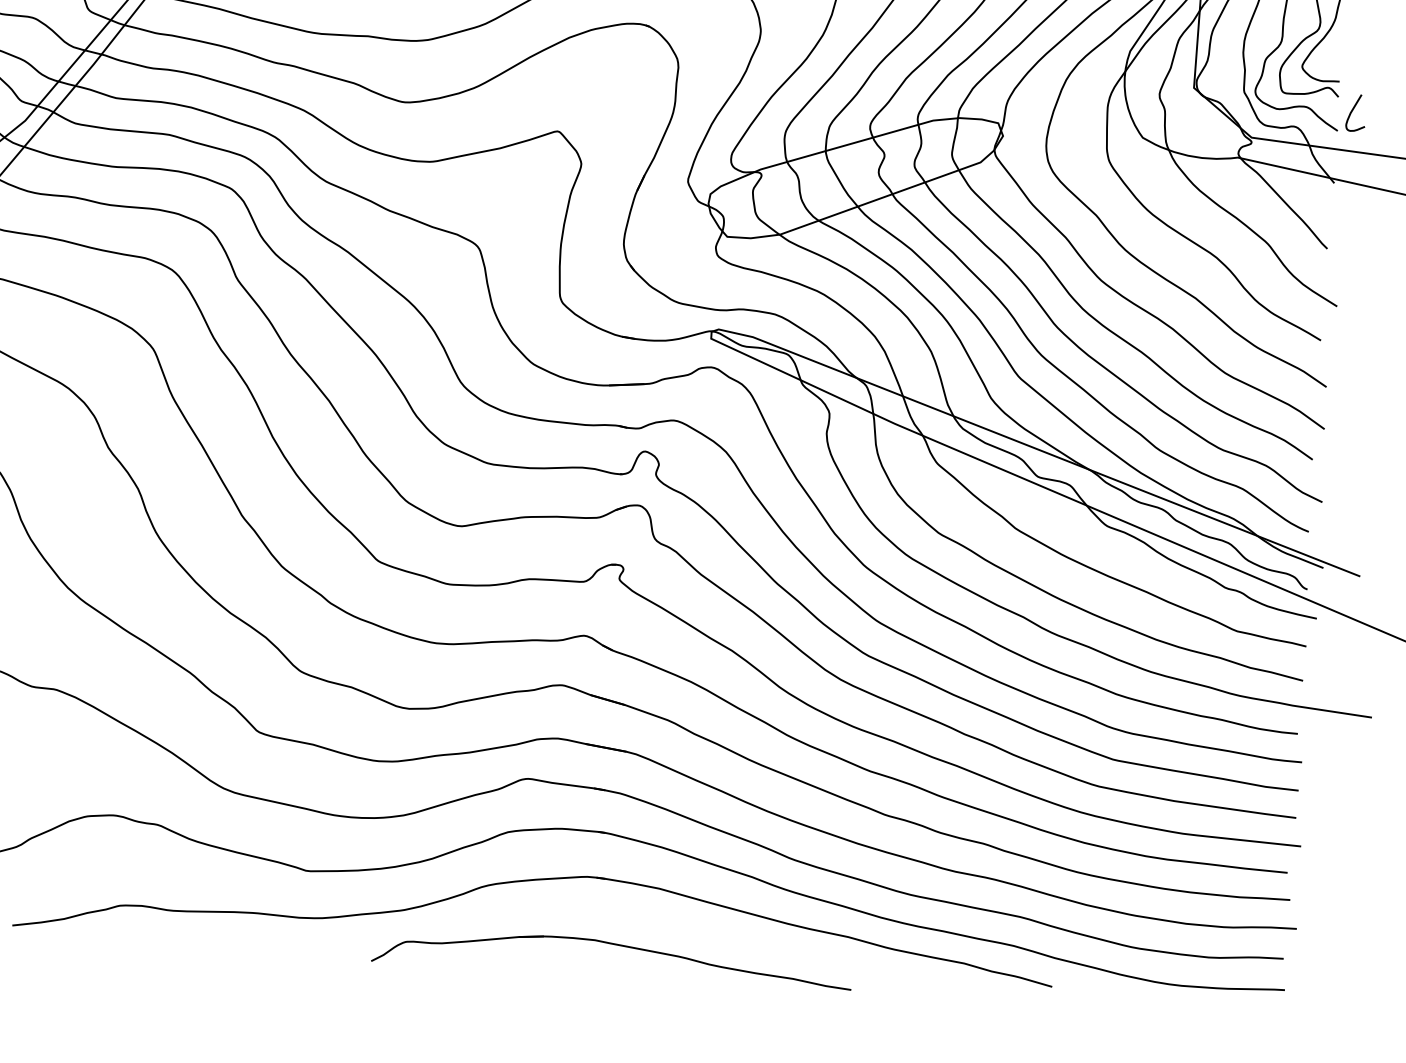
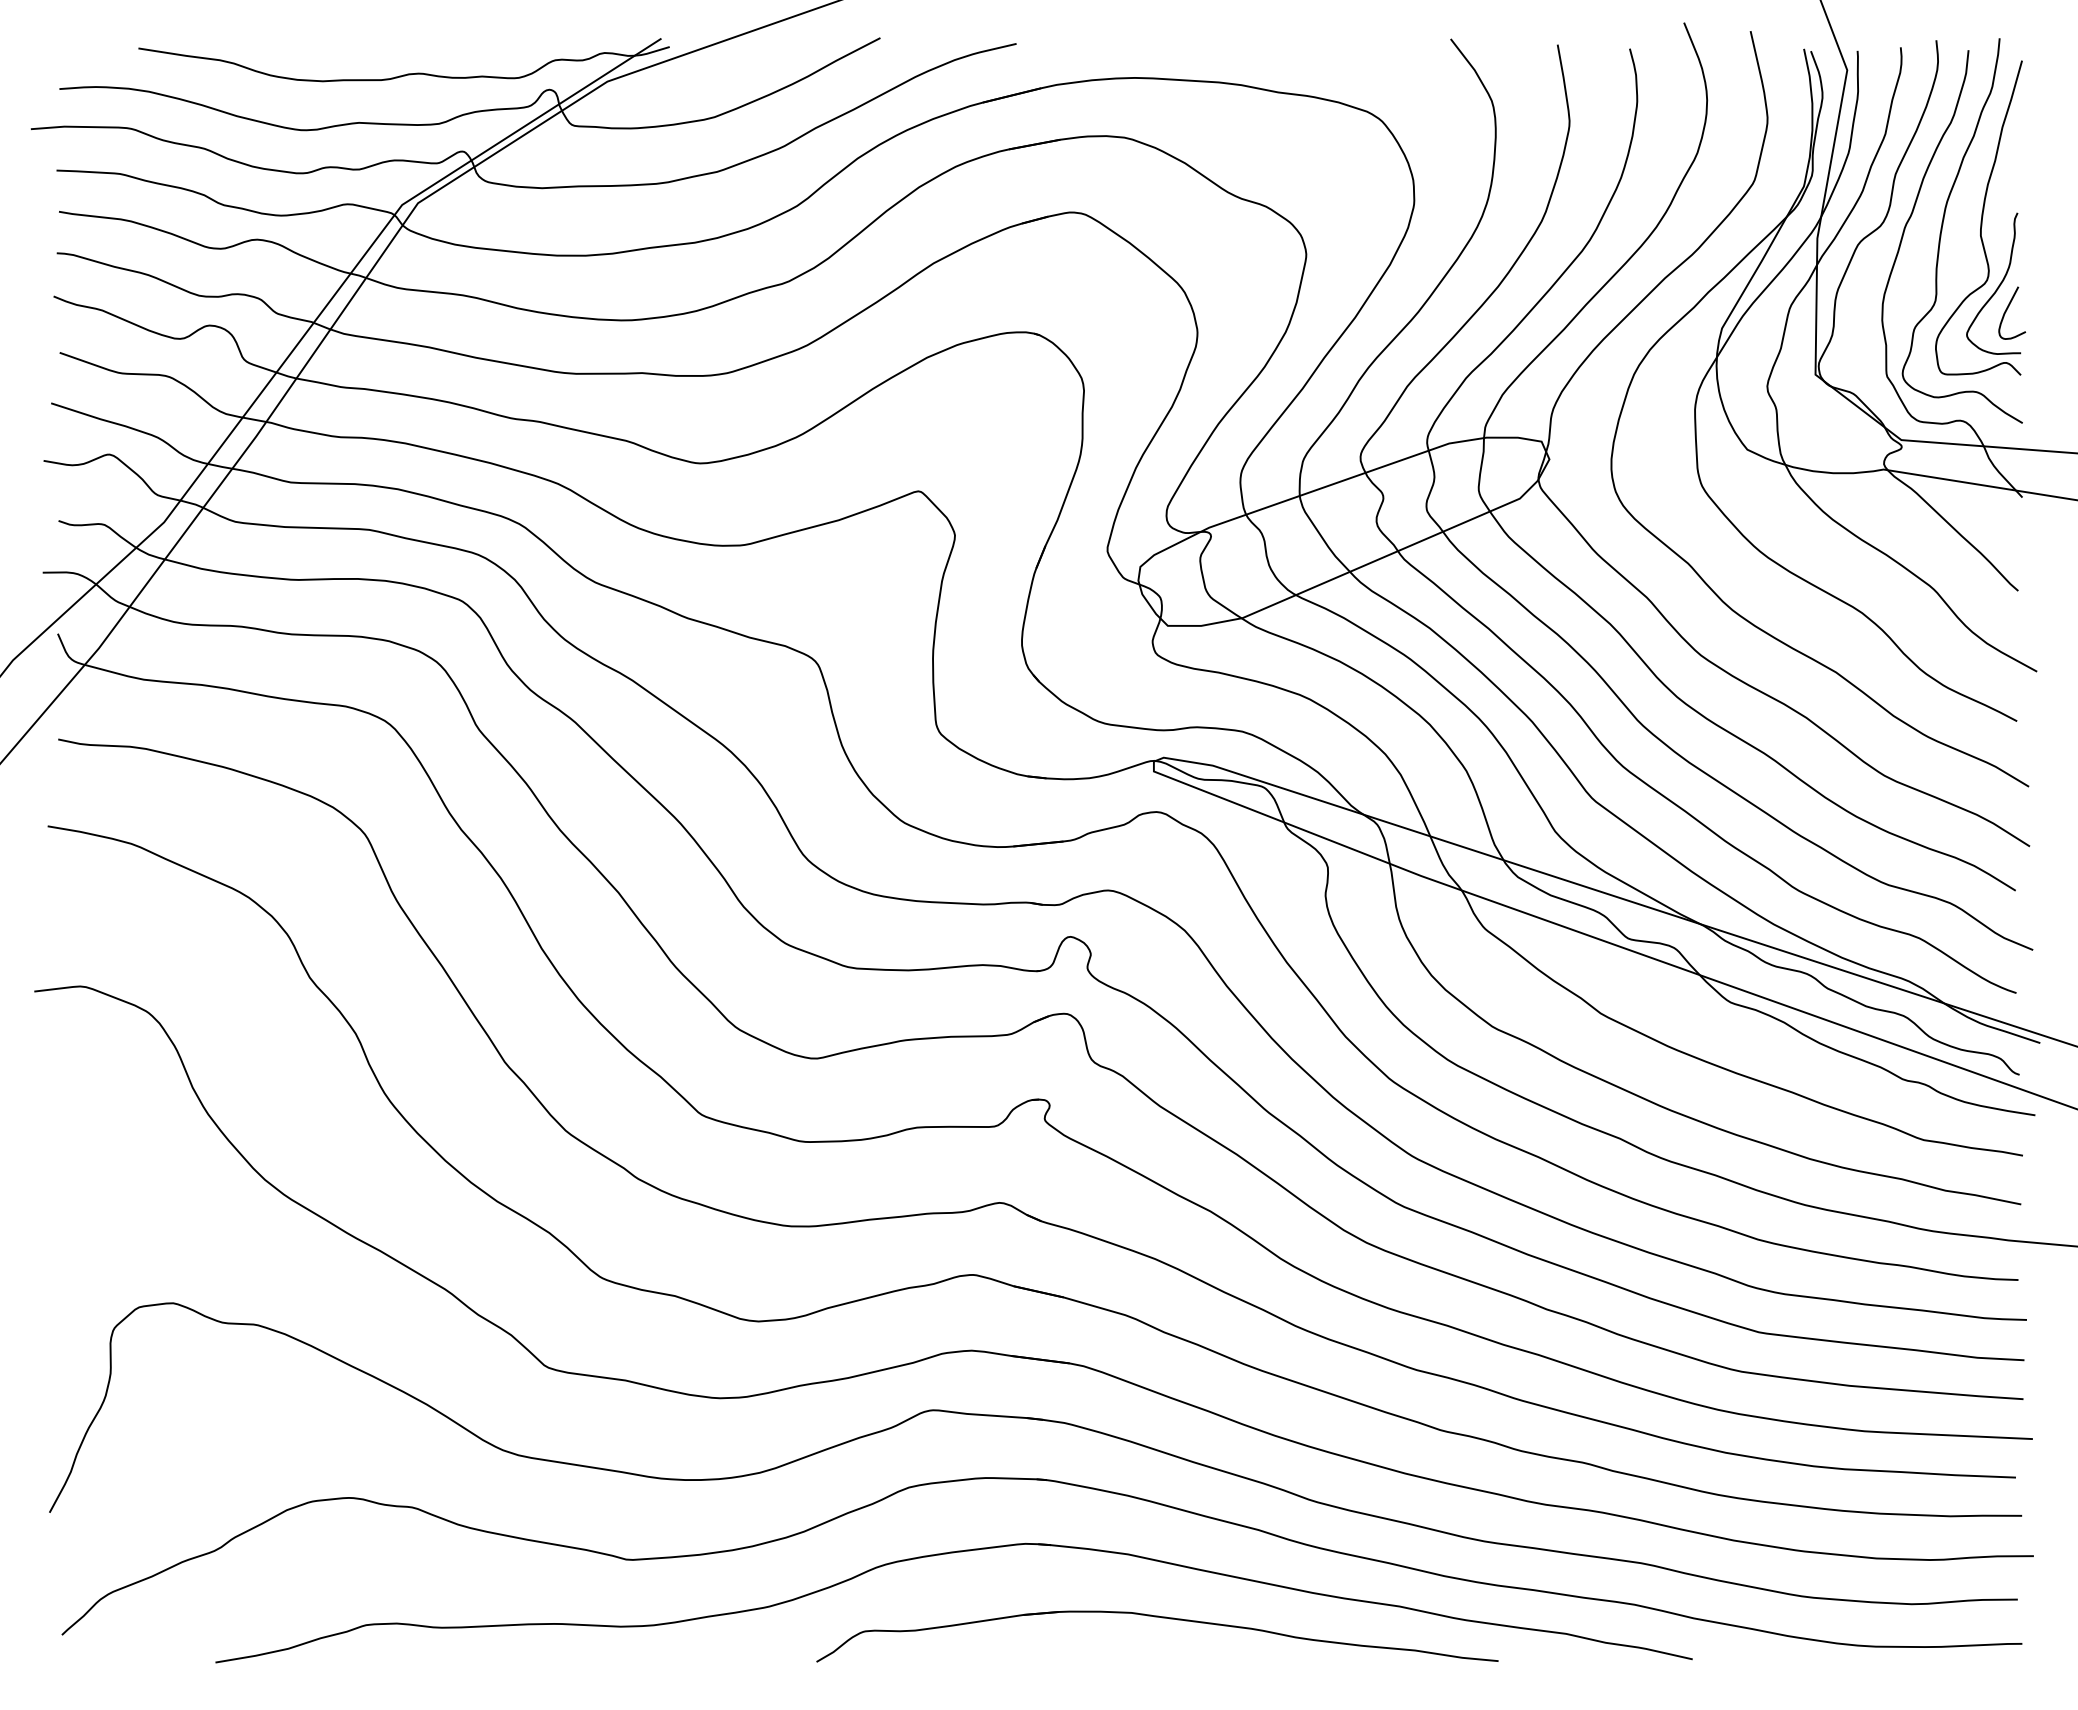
curve: (1352, 110) -> (2007, 310), moved
part: (616, 945) -> (1162, 1618), moved

